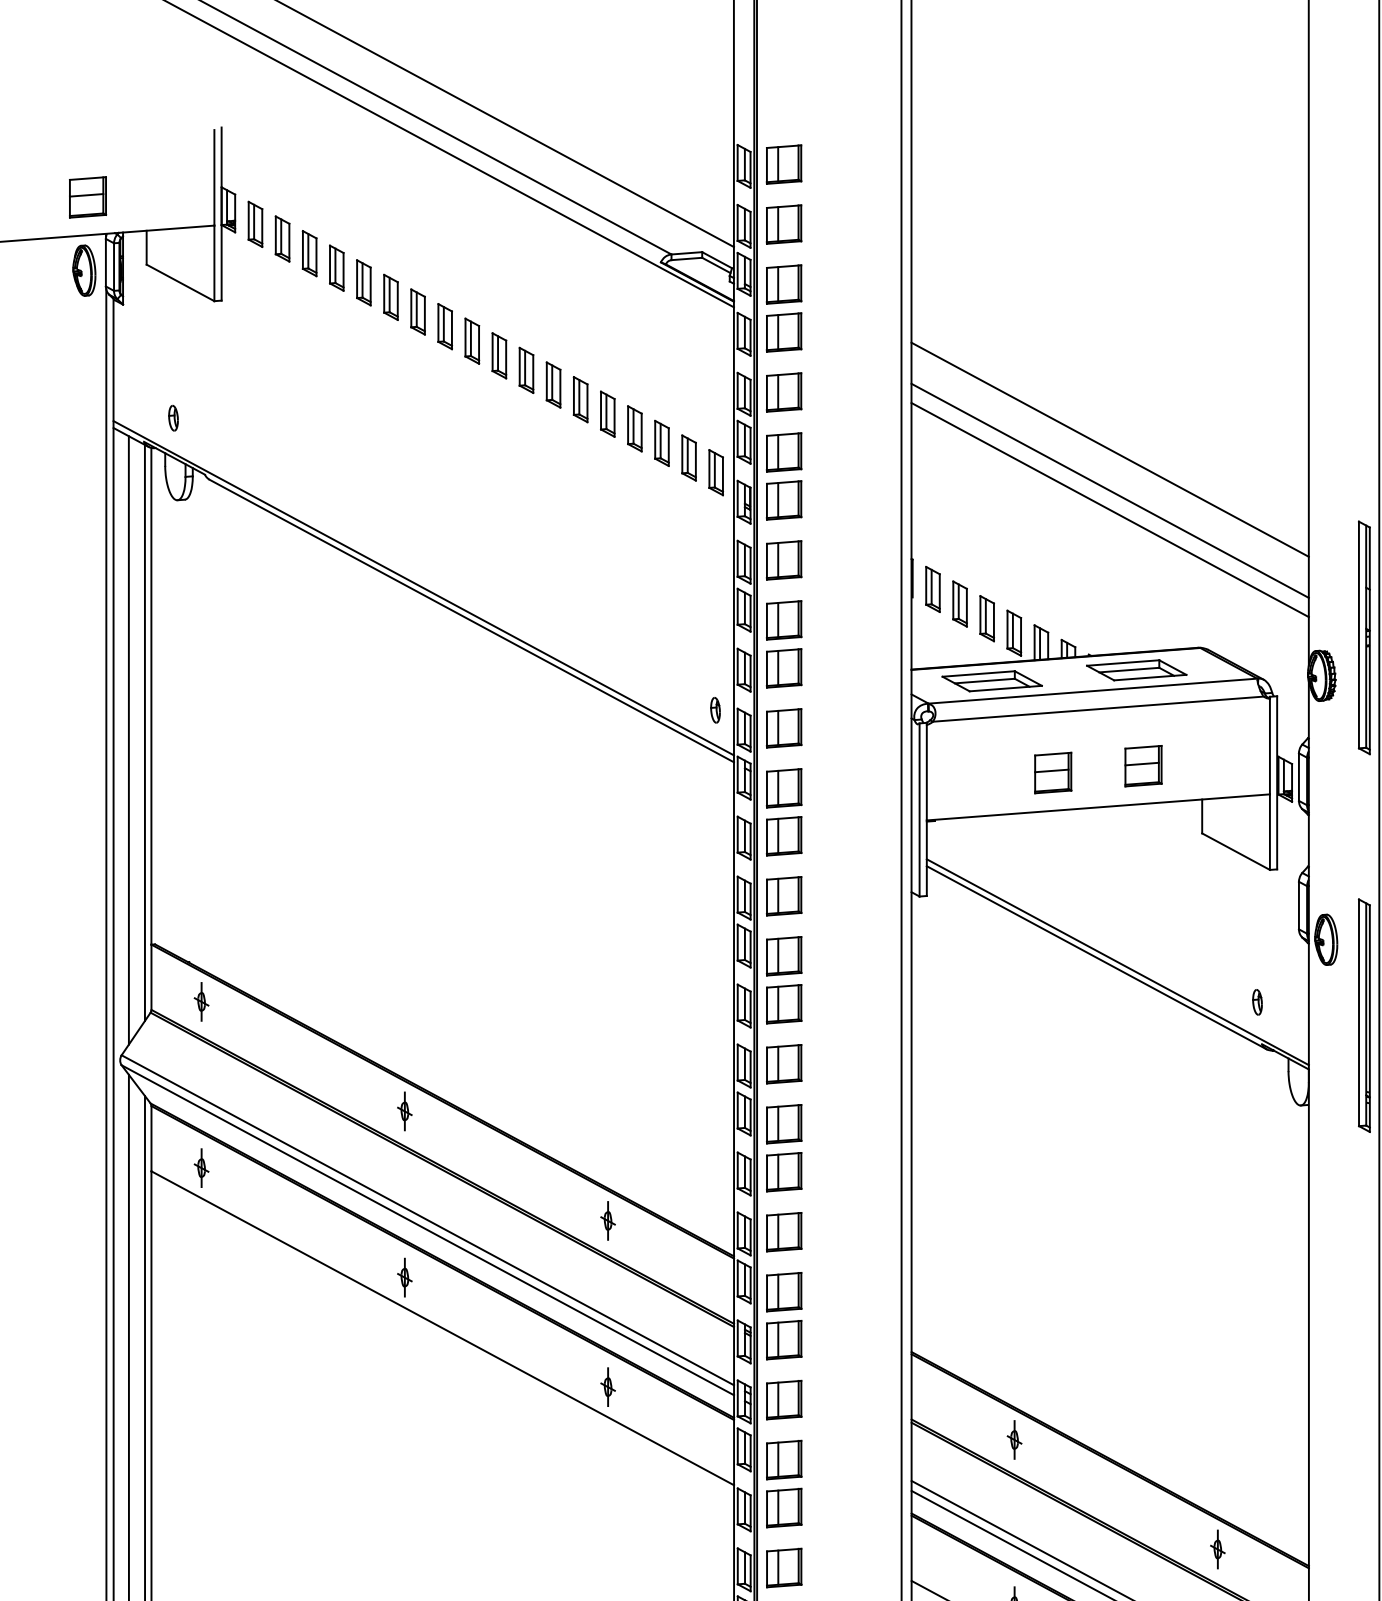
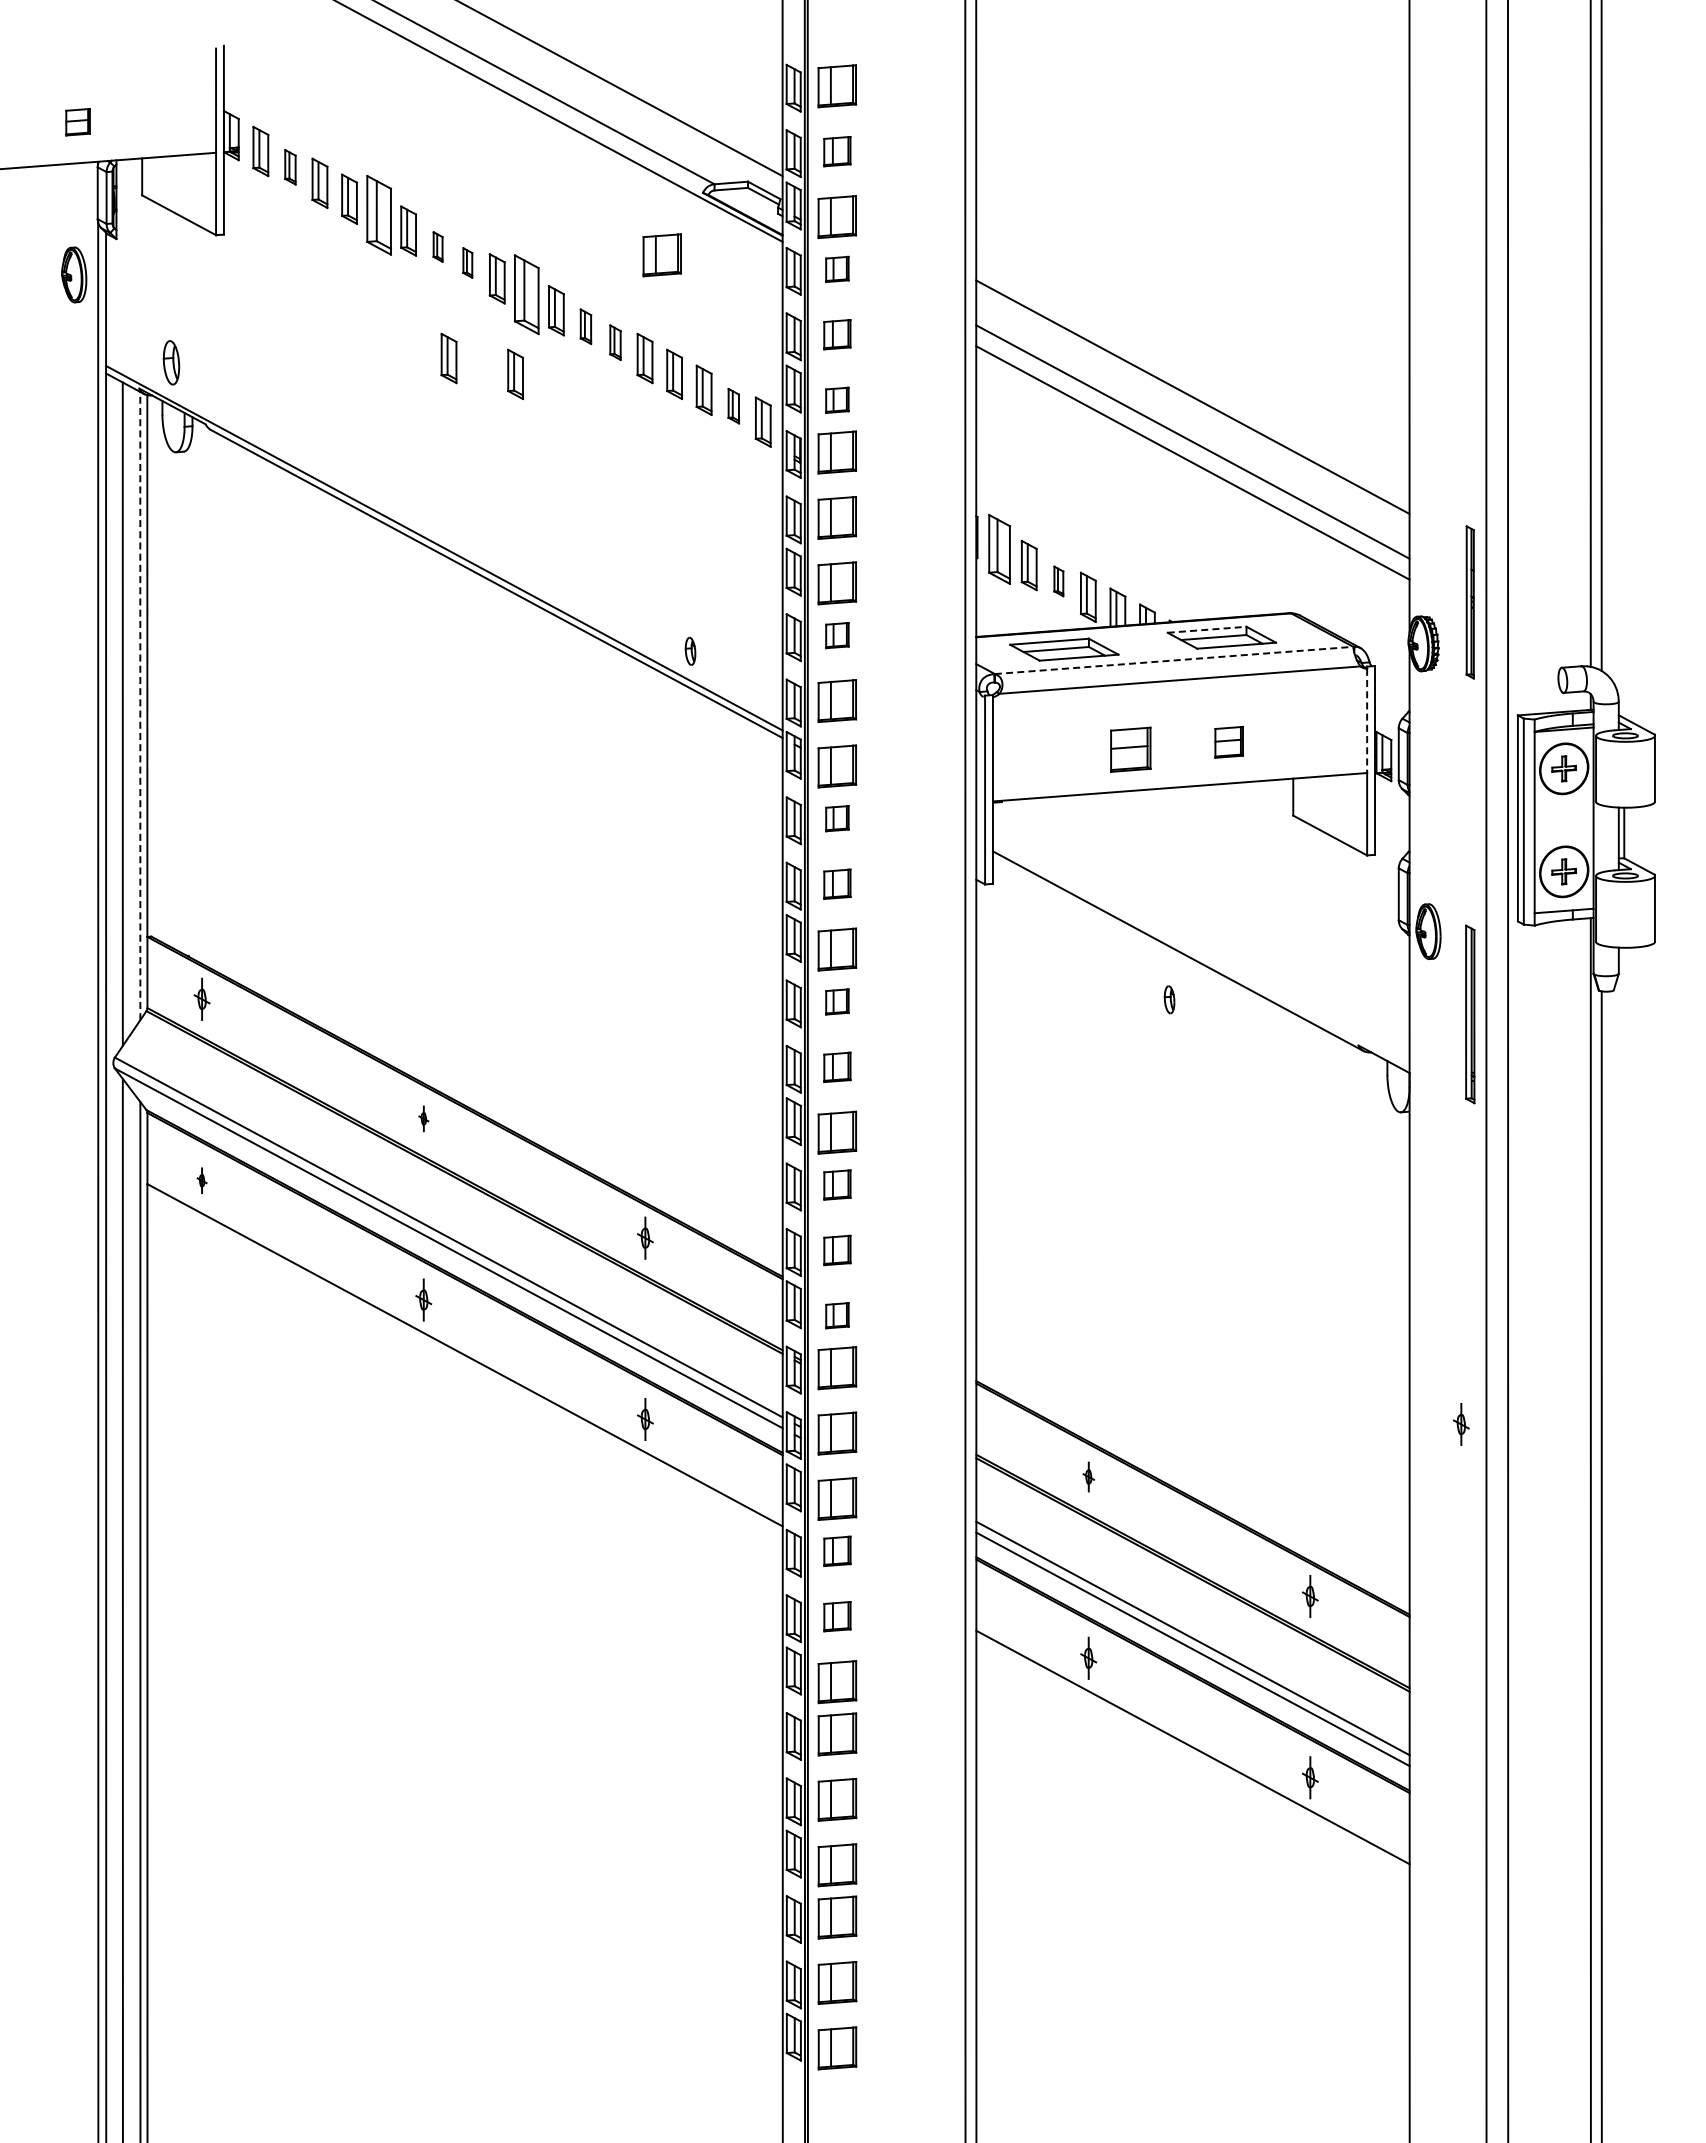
part: (87, 197) -> (77, 122), size x0.6
part: (784, 224) -> (837, 151), size x0.7
part: (282, 238) -> (290, 166), size x0.7
part: (84, 270) -> (74, 274), moved
part: (363, 282) -> (378, 214), size x1.6
part: (417, 311) -> (437, 246), size x0.6
part: (623, 319) -> (662, 255), added
part: (444, 326) -> (467, 262), size x0.6
part: (784, 332) -> (837, 269), size x0.6
part: (499, 355) -> (526, 294), size x1.6
part: (553, 384) -> (585, 326), size x0.7
part: (784, 392) -> (837, 334), size x0.7
part: (580, 399) -> (615, 342), size x0.7
part: (427, 414) -> (448, 358), added
part: (173, 417) -> (171, 362), size x1.6
part: (488, 427) -> (515, 373), added
part: (784, 452) -> (837, 400), size x0.6
part: (688, 457) -> (733, 405), size x0.7
part: (932, 589) -> (999, 549), size x1.4
part: (986, 618) -> (1058, 581), size x0.6
part: (1364, 637) -> (1470, 602), size x0.6
line: (1123, 662) -> (1207, 629), solid -> dashed
part: (784, 668) -> (837, 635), size x0.6
line: (1093, 691) -> (1174, 660), solid -> dashed
part: (715, 709) -> (690, 650), moved
line: (145, 732) -> (140, 705), solid -> dashed
line: (1270, 747) -> (1367, 721), solid -> dashed
part: (1142, 766) -> (1228, 742), size x0.7
part: (784, 836) -> (837, 818), size x0.6
part: (784, 896) -> (837, 884), size x0.7
line: (1117, 961) -> (1200, 955), removed
part: (1257, 1002) -> (1169, 999), moved
part: (784, 1003) -> (837, 1001), size x0.6
part: (1364, 1015) -> (1470, 1014), size x0.7
part: (784, 1064) -> (837, 1067), size x0.7
part: (404, 1111) -> (423, 1118), size x0.6
part: (201, 1168) -> (201, 1180), size x0.6
part: (784, 1171) -> (837, 1184), size x0.7
part: (784, 1232) -> (837, 1250), size x0.7
part: (784, 1291) -> (837, 1315), size x0.6
part: (1355, 1391) -> (1460, 1424), added
part: (1014, 1439) -> (1088, 1476), size x0.7
part: (784, 1508) -> (837, 1551), size x0.7
part: (784, 1567) -> (837, 1616), size x0.7

